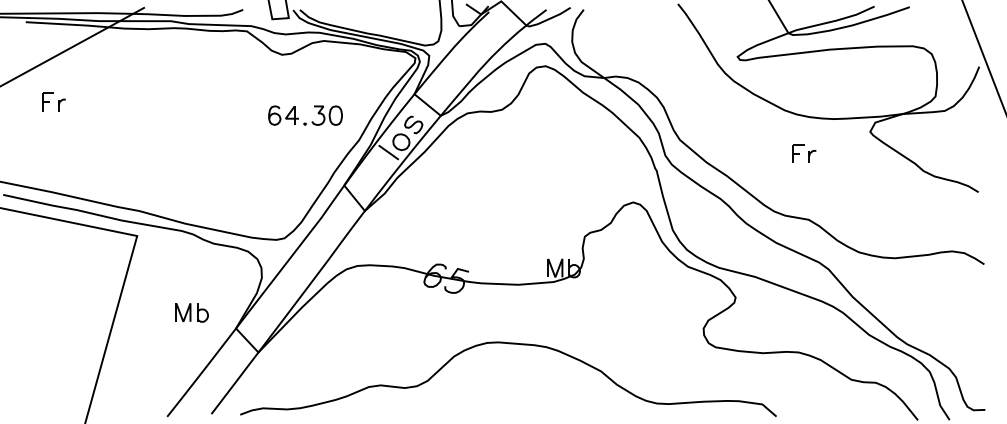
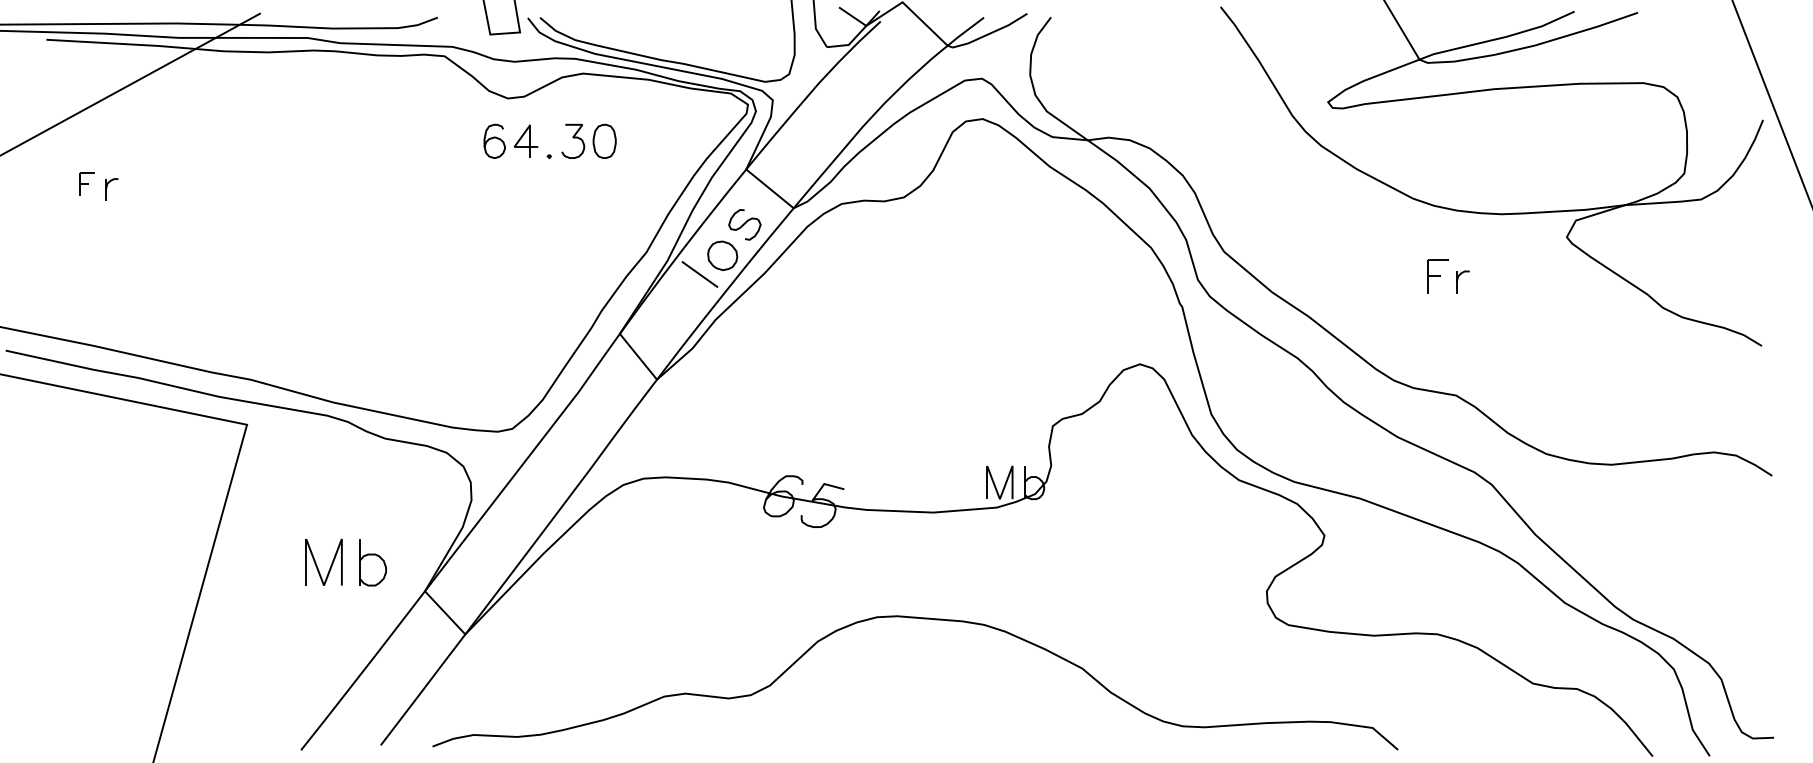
part: (47, 101) -> (85, 182), size x0.7
part: (305, 122) -> (550, 153), moved
part: (191, 312) -> (344, 562), size x1.4

